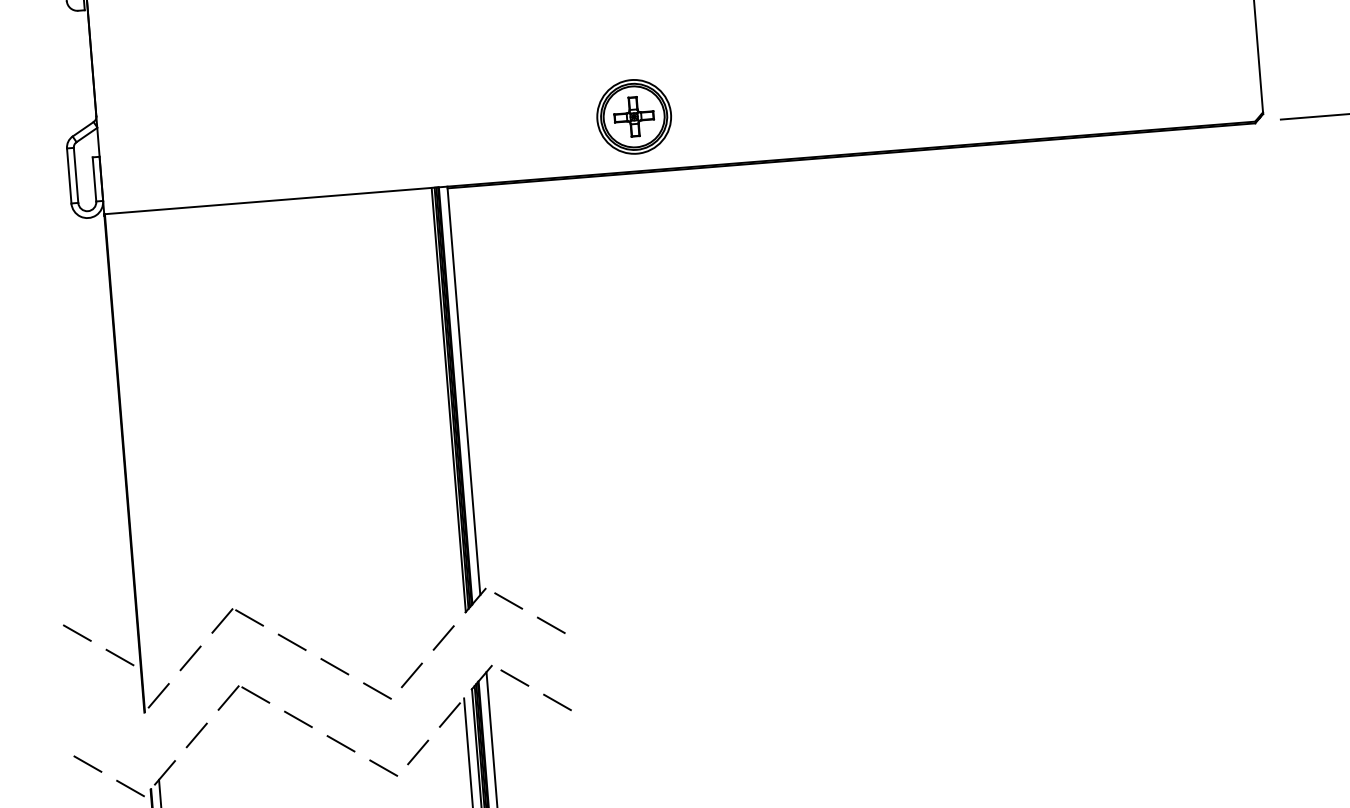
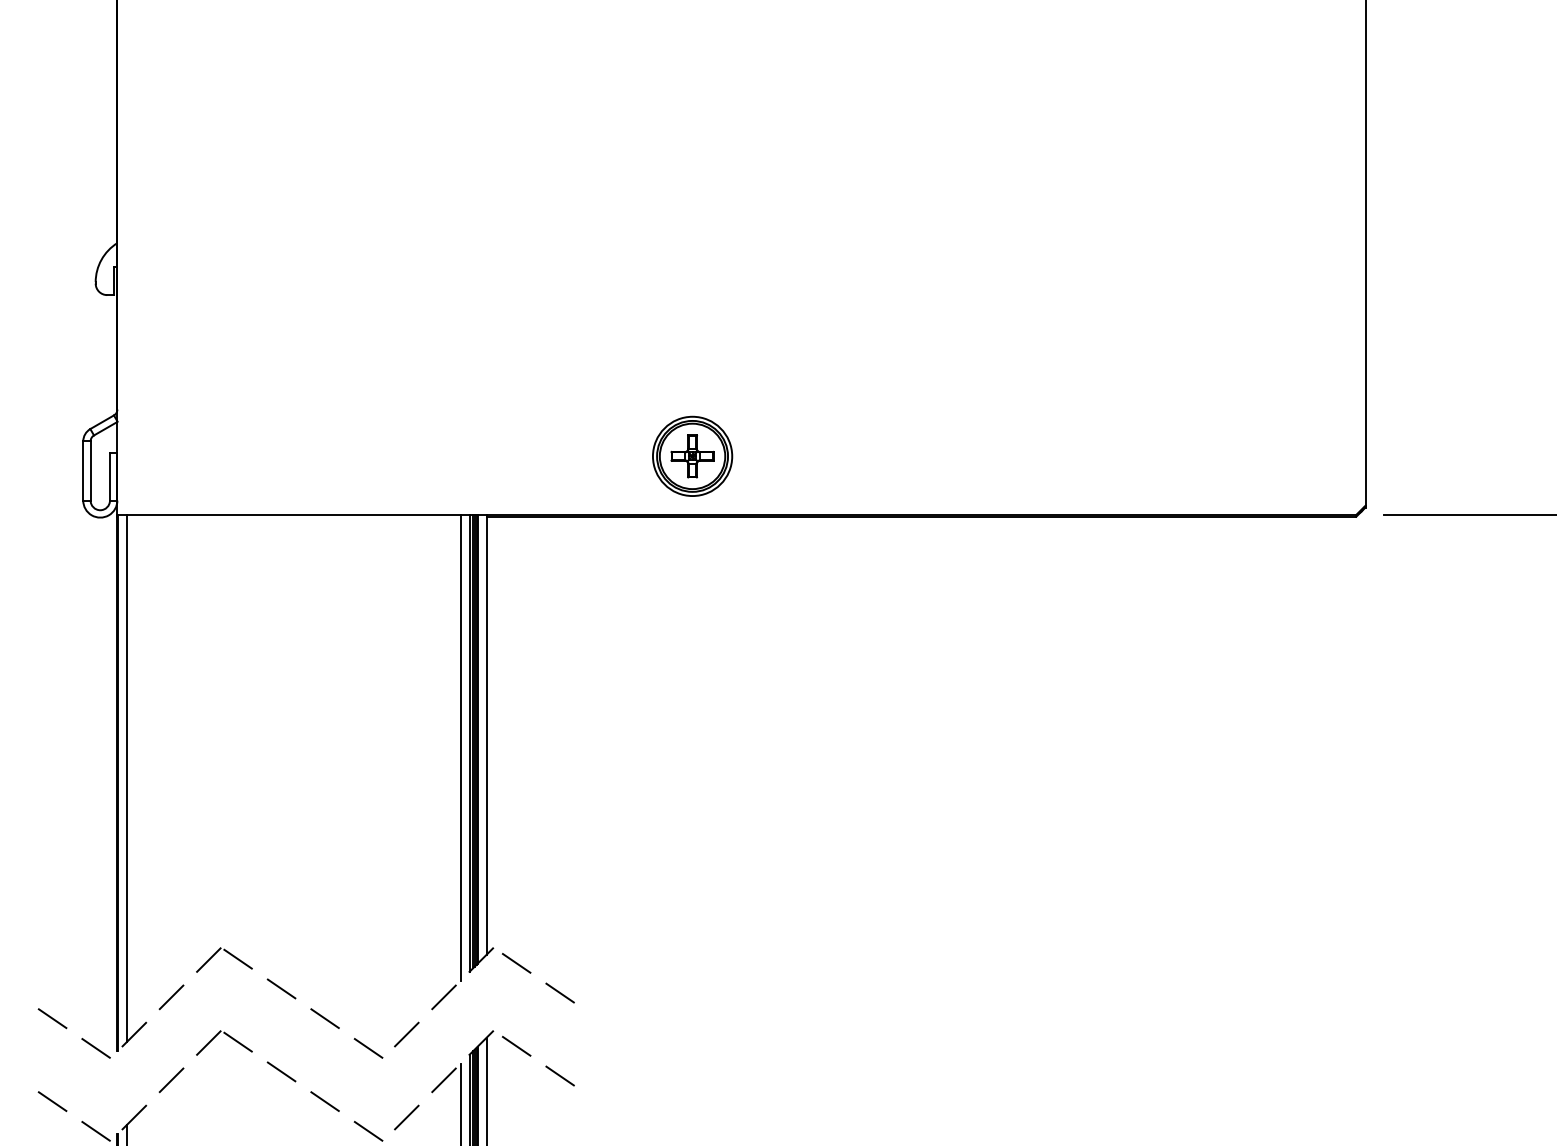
line: (440, 404) -> (460, 747), added
line: (133, 457) -> (127, 777), added
line: (91, 641) -> (67, 1028), moved

